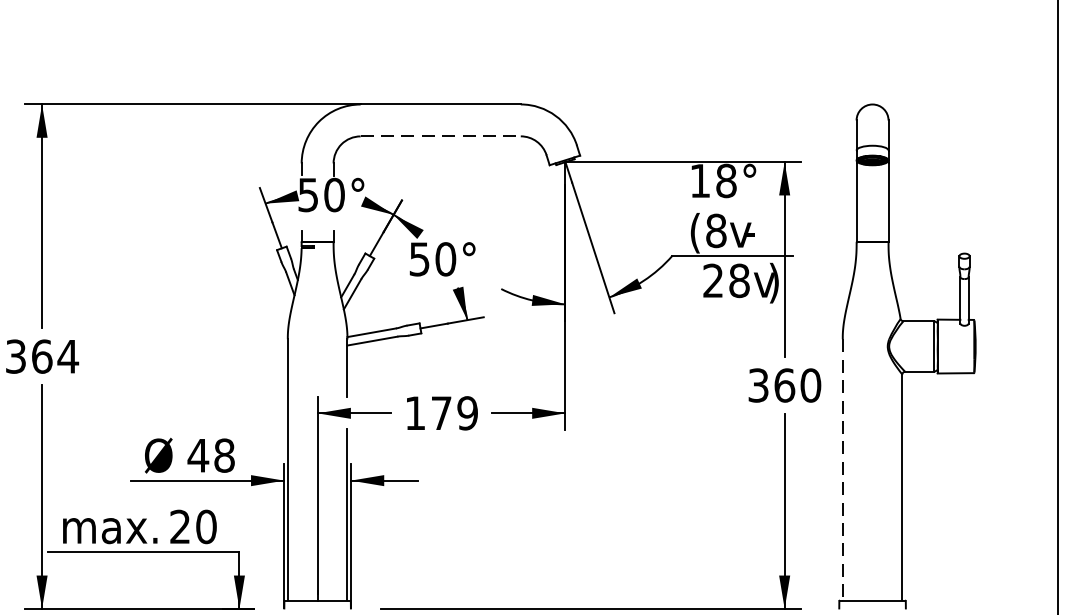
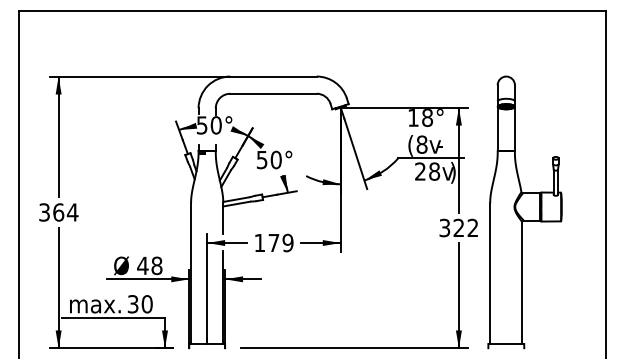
line: (442, 135) -> (274, 93), dashed -> solid
text: (796, 384) -> (465, 227), 360 -> 322
line: (843, 469) -> (490, 273), dashed -> solid
text: (179, 527) -> (132, 304), 20 -> 30

